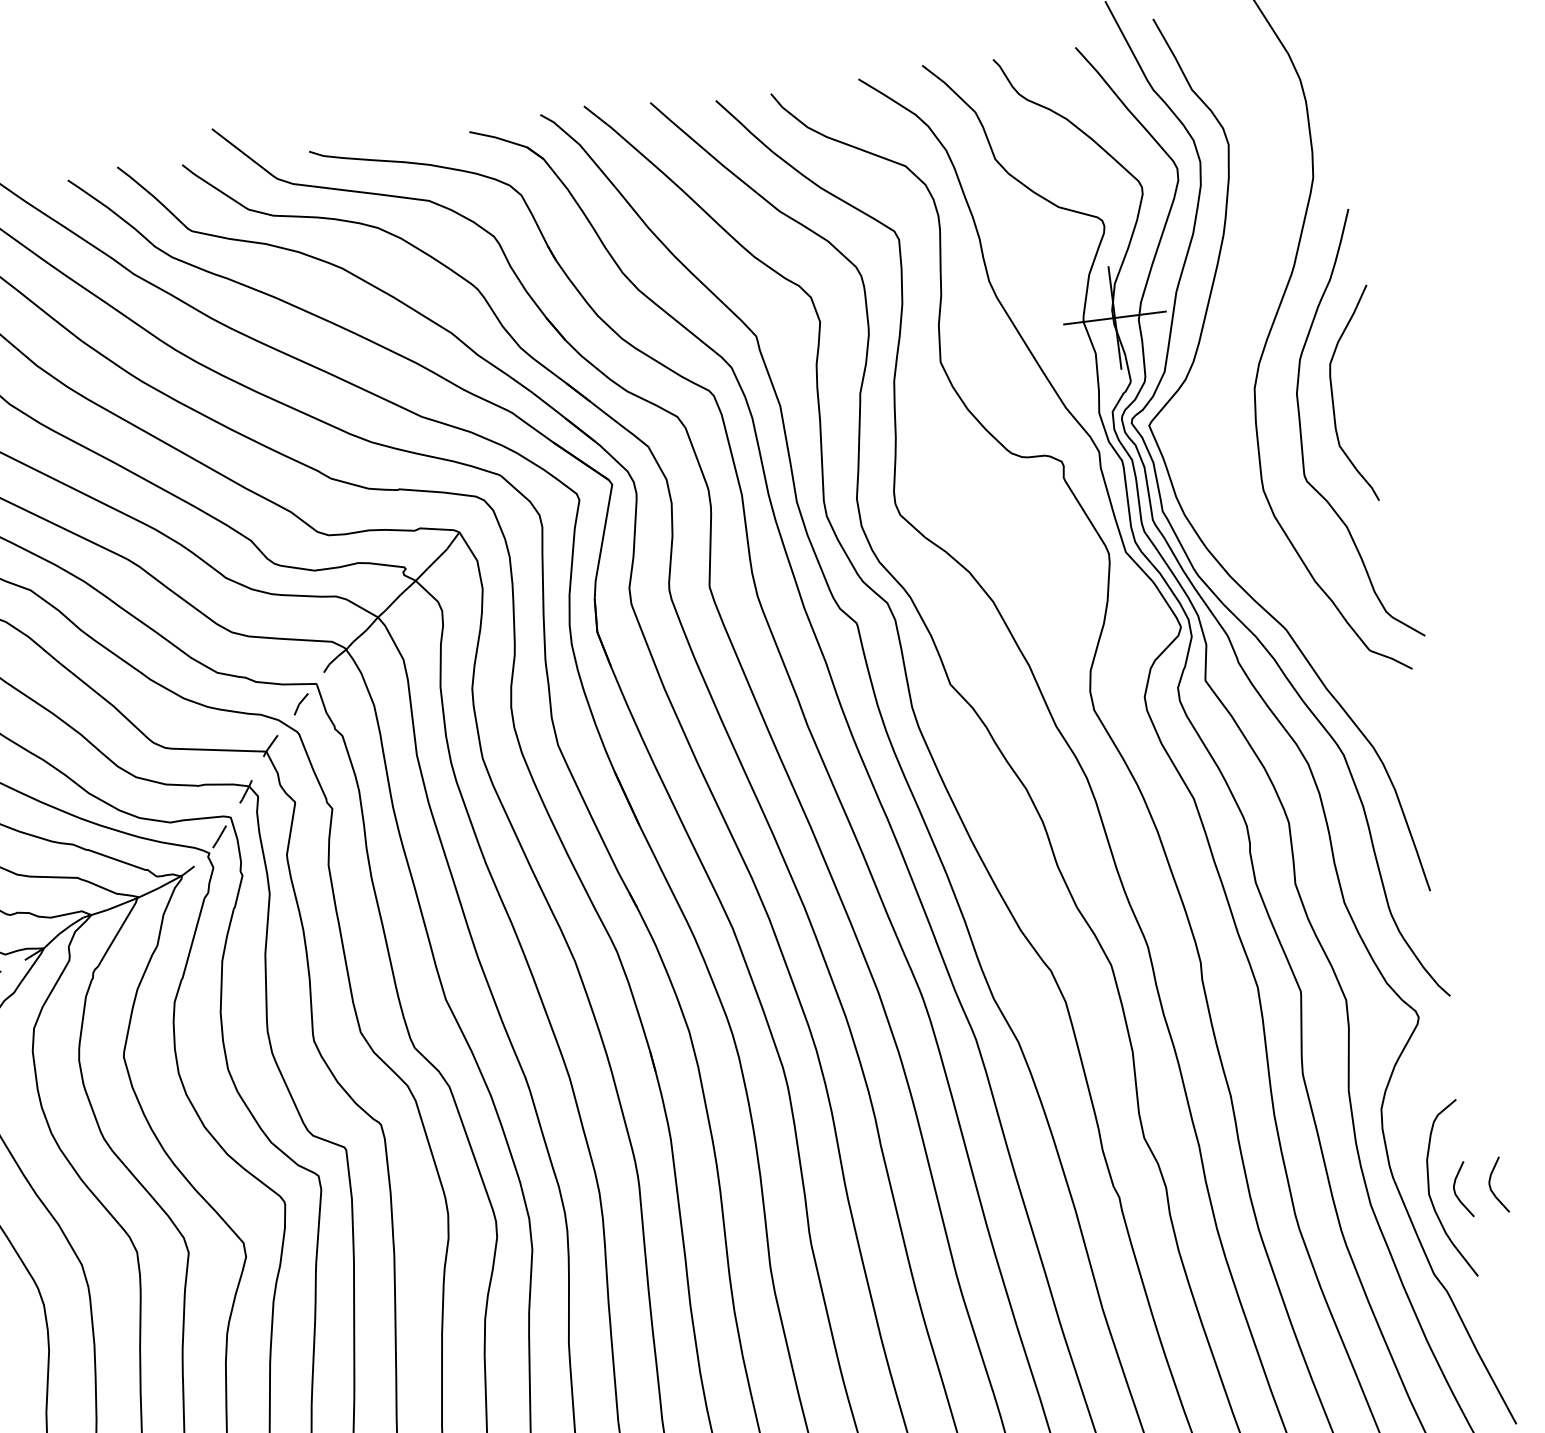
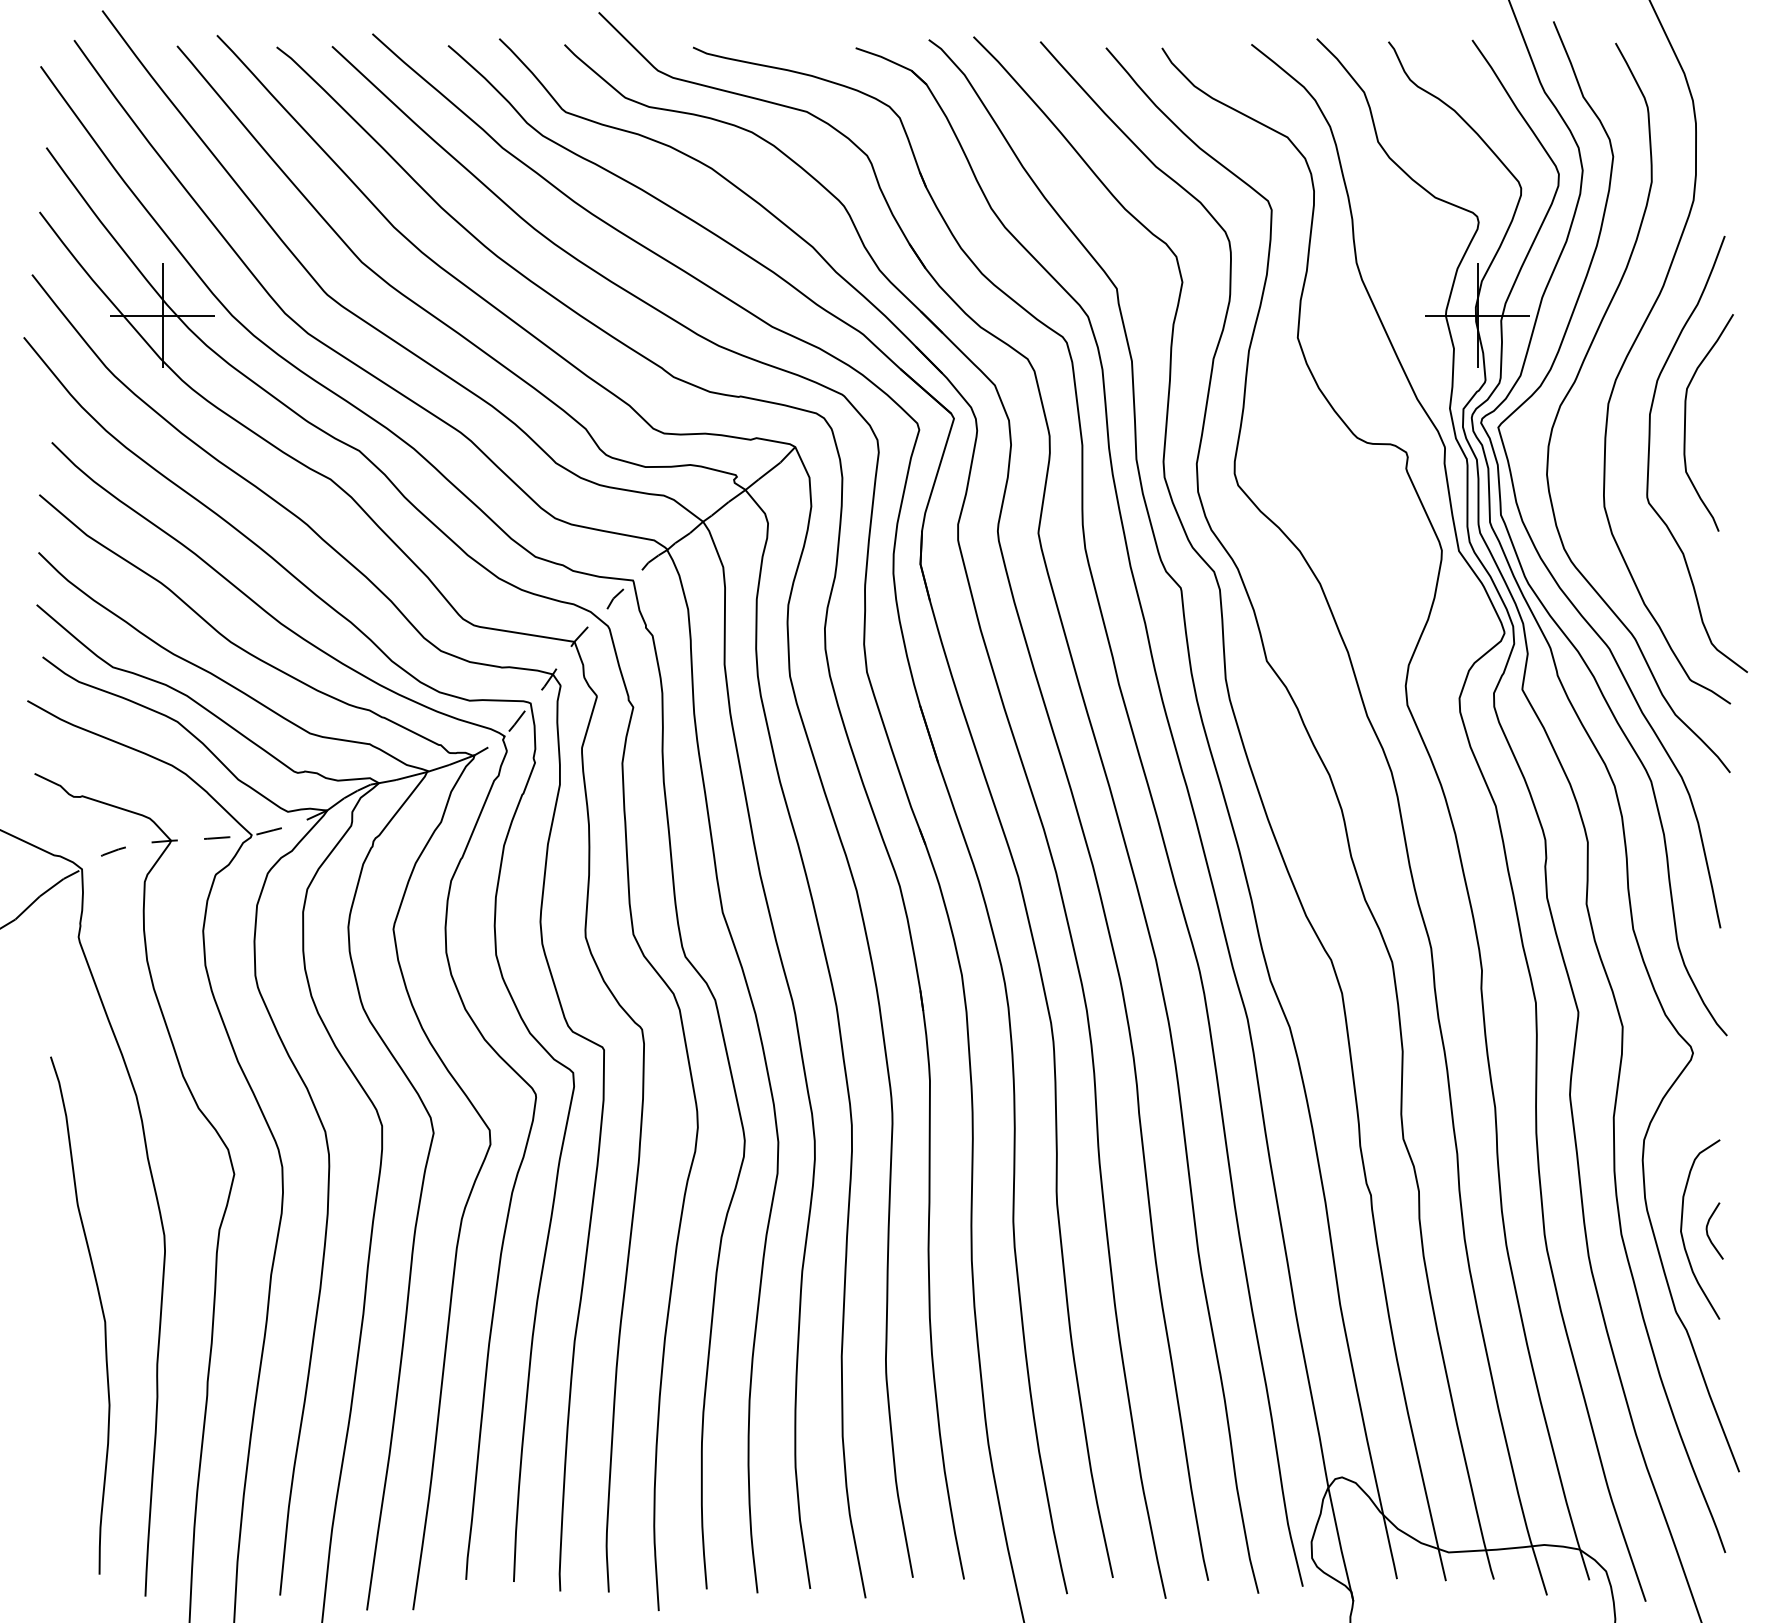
curve: (1221, 365) -> (1578, 376), added
curve: (1491, 1188) -> (1744, 1233), removed

